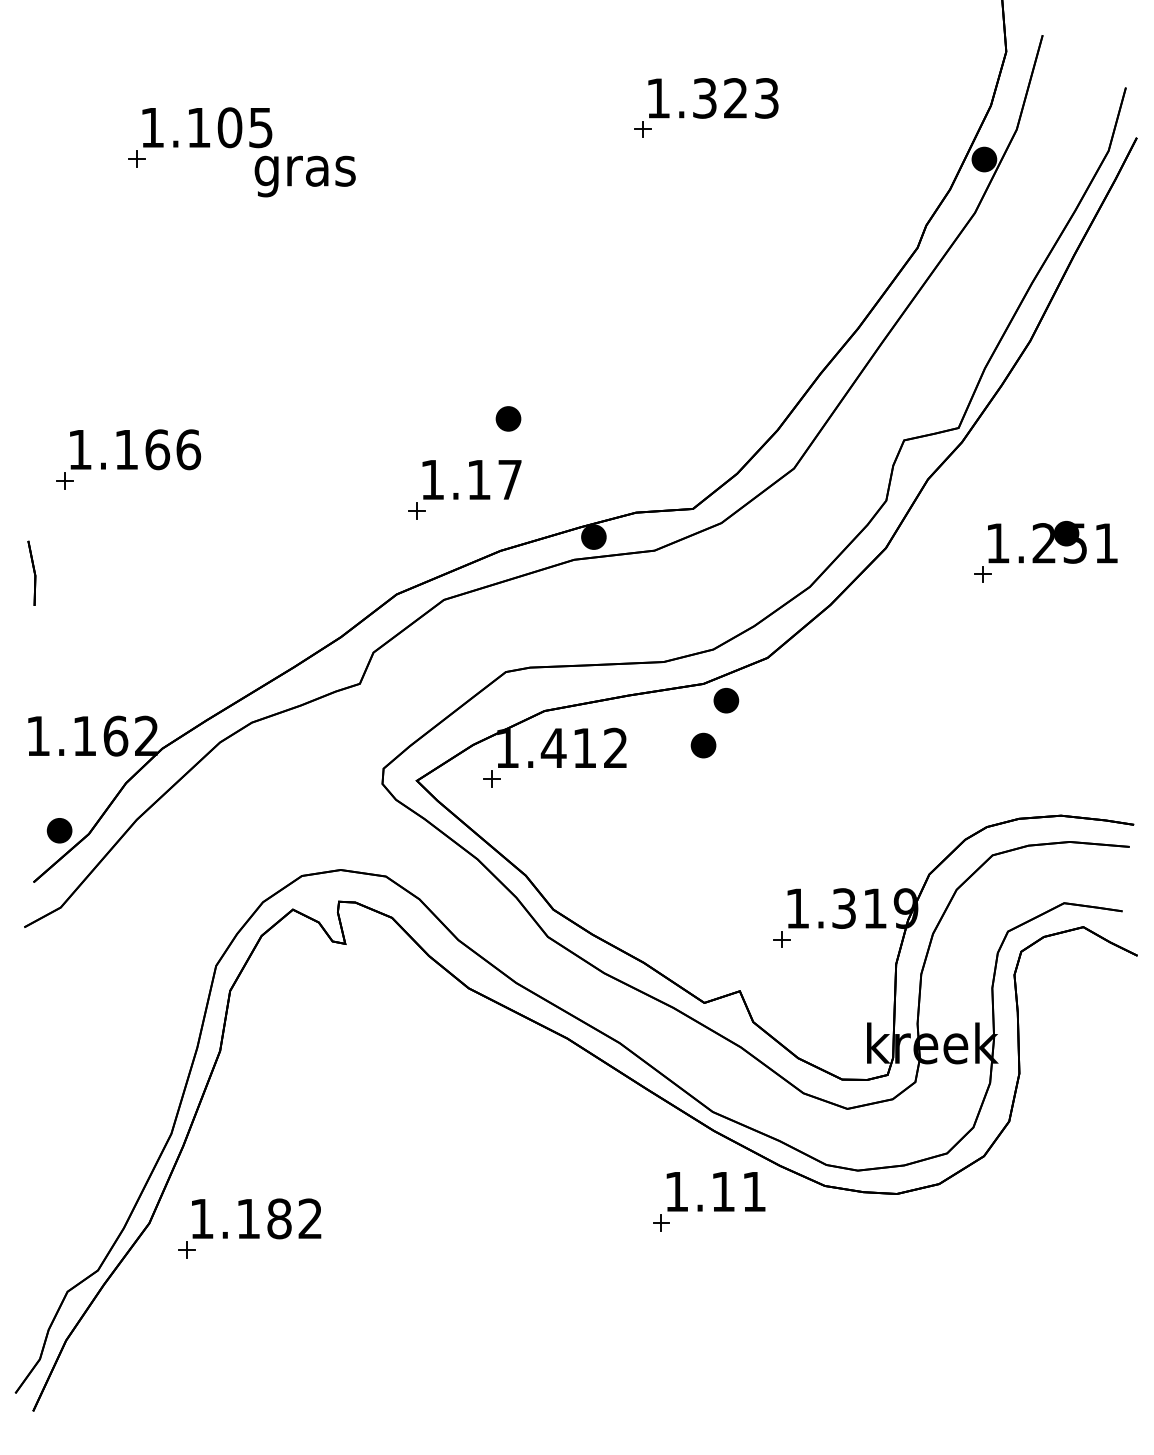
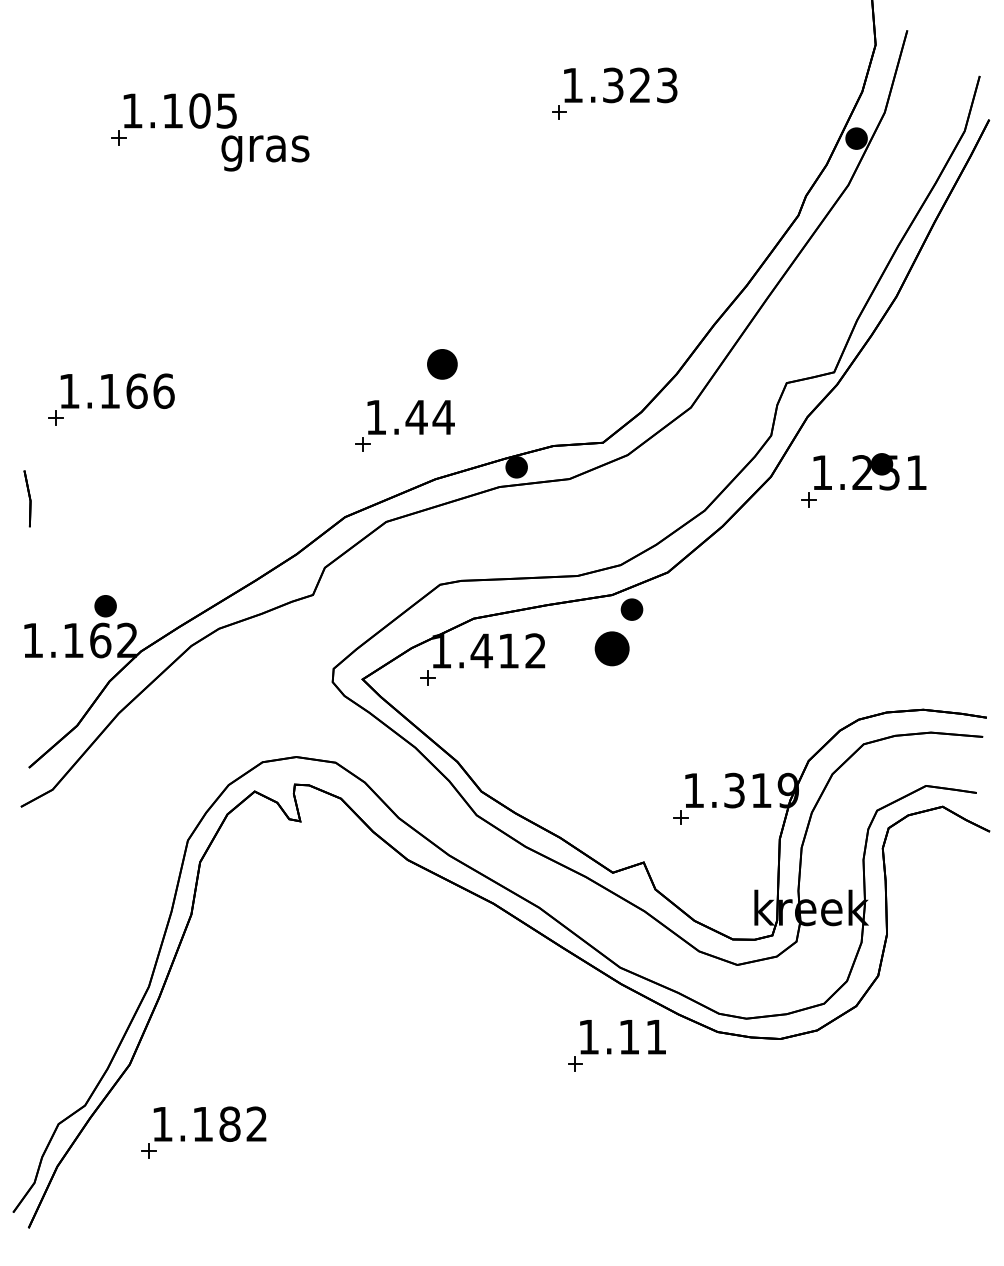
part: (508, 418) -> (442, 364), size x1.4
text: (494, 479) -> (430, 417), 1.17 -> 1.44
part: (1045, 551) -> (863, 479), moved
part: (703, 745) -> (612, 648), size x1.6
part: (59, 830) -> (105, 606), moved
part: (249, 1228) -> (203, 1132), moved

